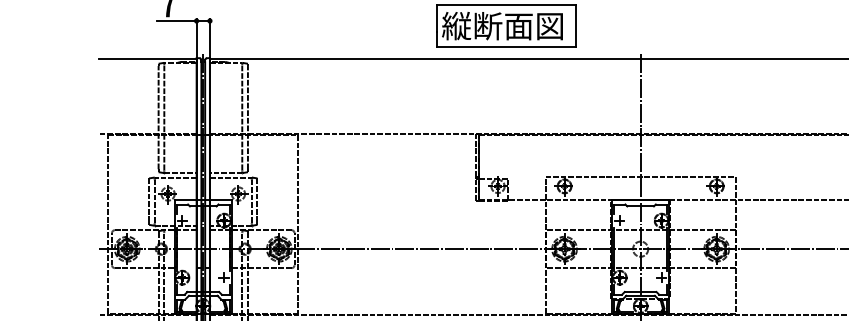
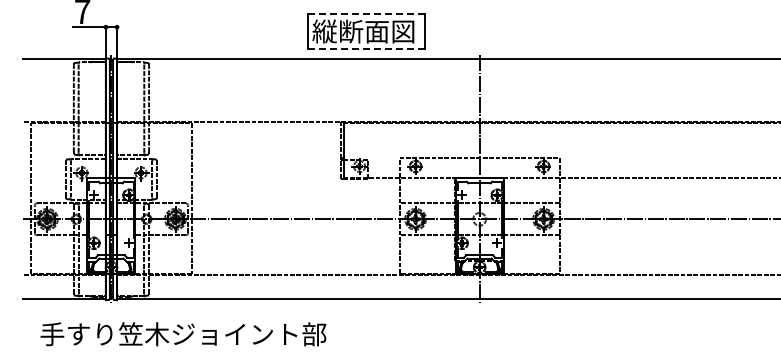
line: (507, 4) -> (367, 13), solid -> dashed
line: (506, 46) -> (366, 48), solid -> dashed

